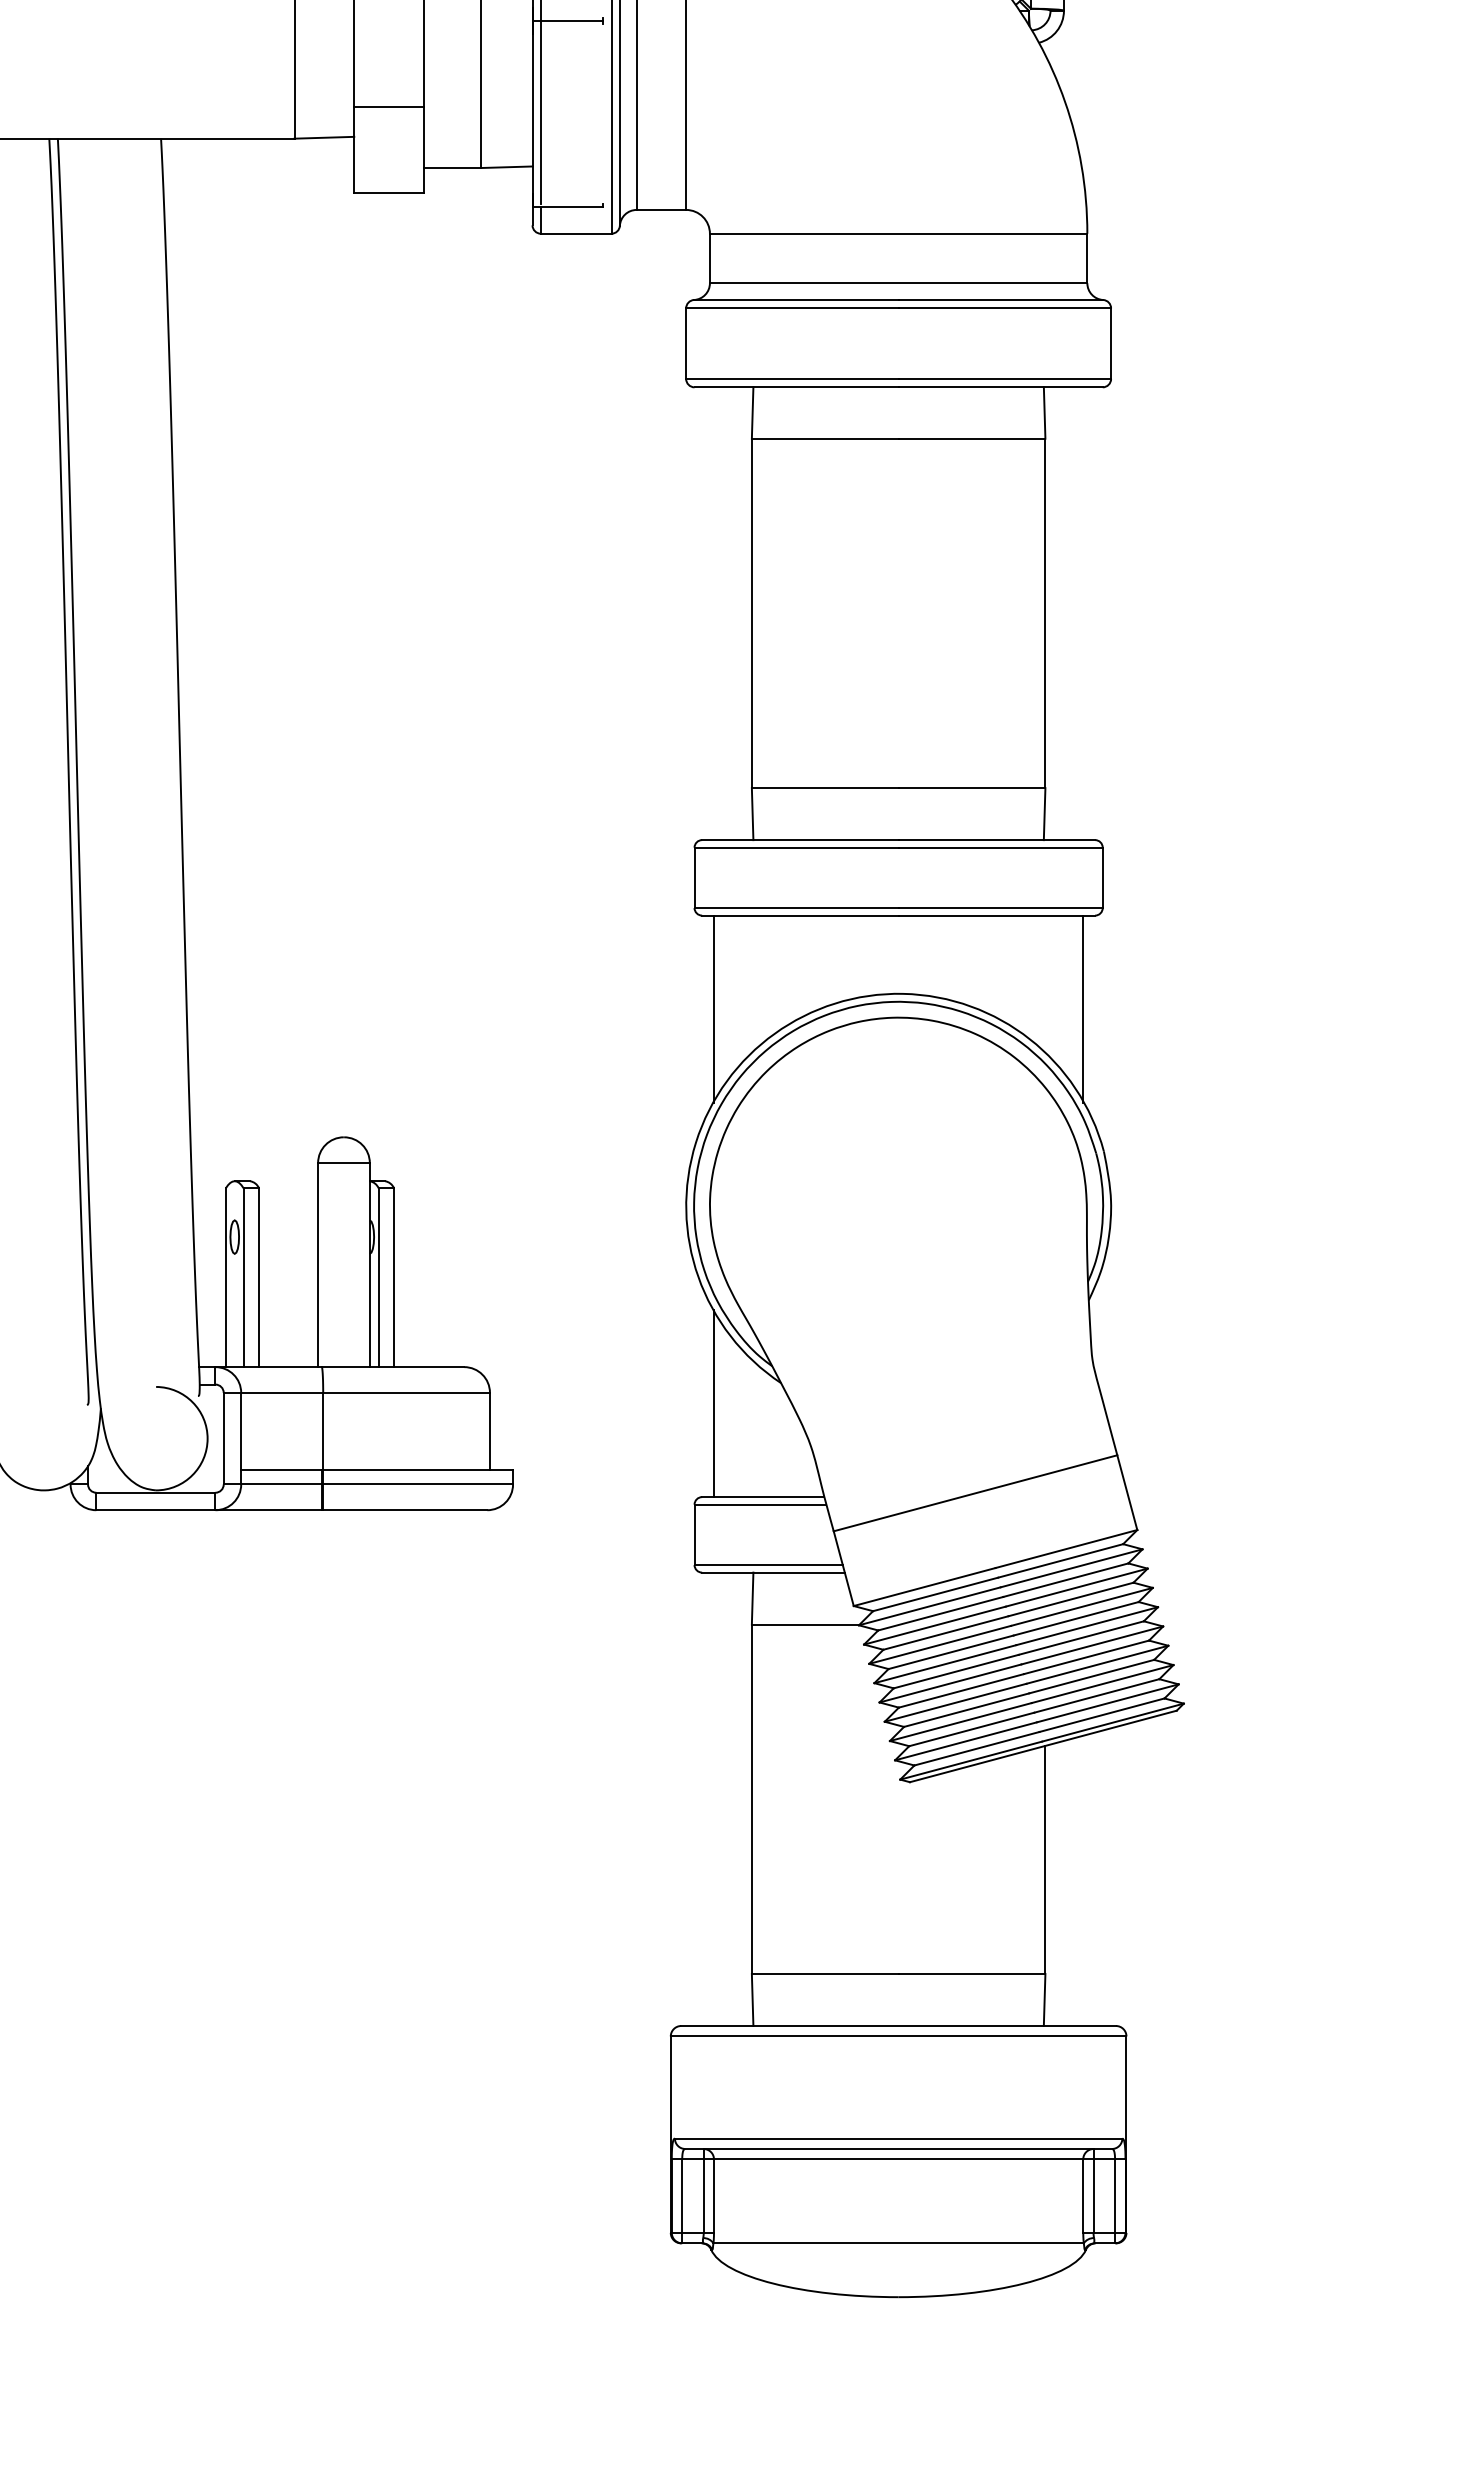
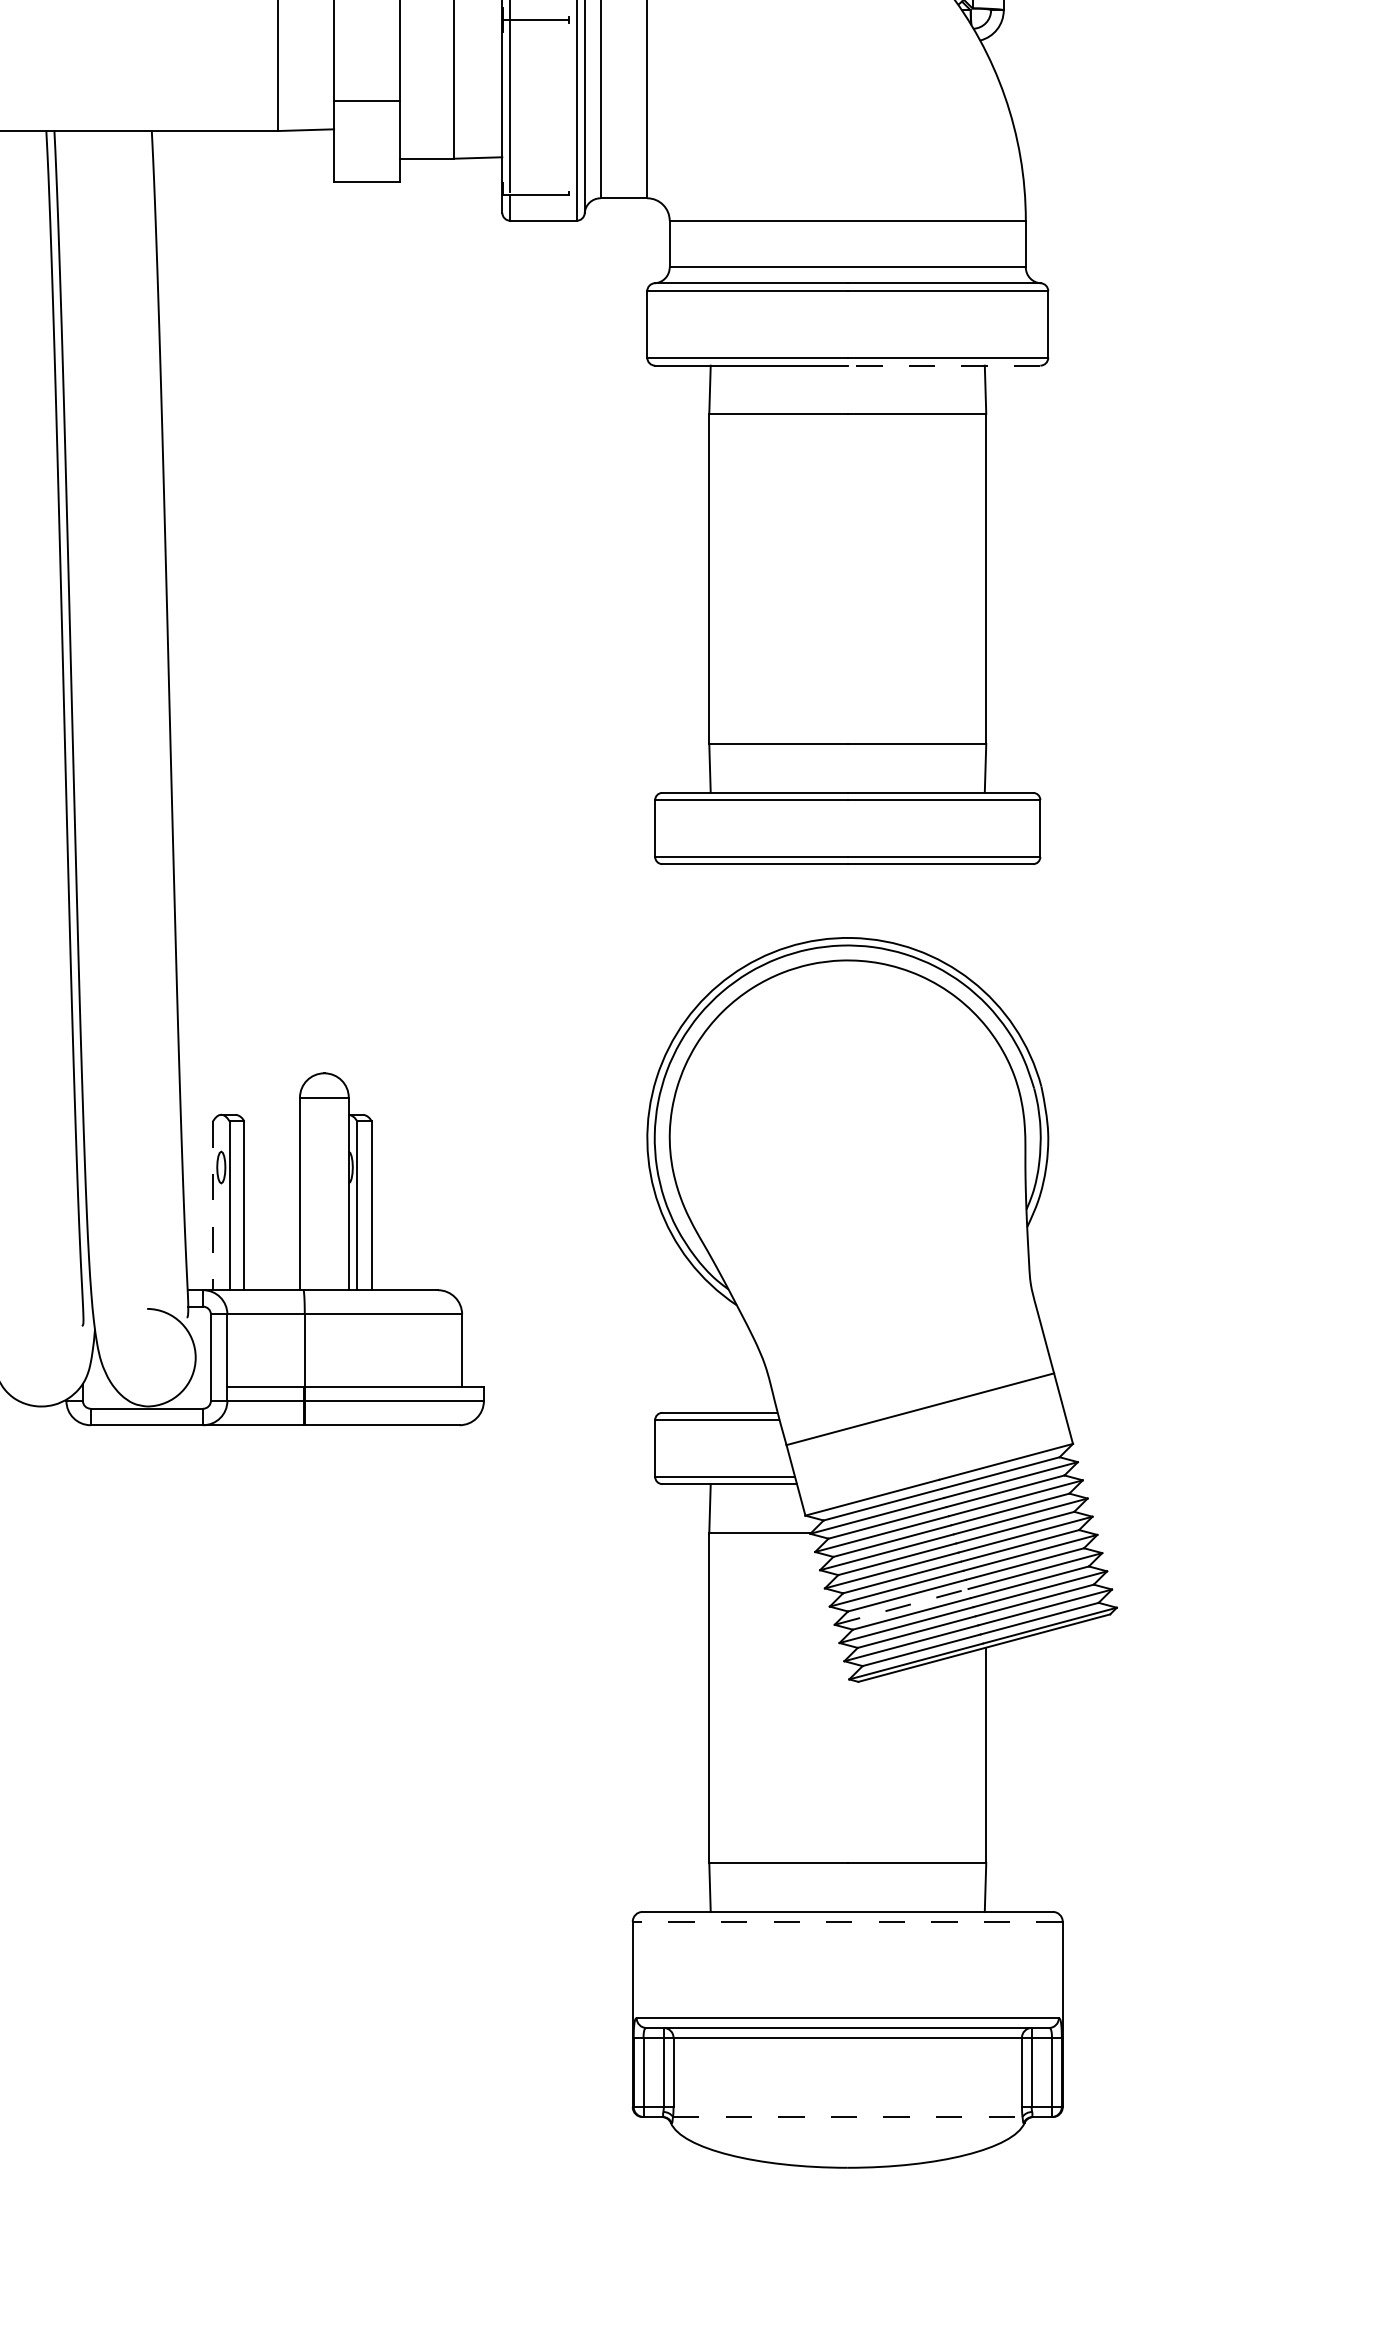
line: (1000, 387) -> (943, 365), solid -> dashed
line: (714, 1008) -> (674, 951), removed
line: (1083, 1009) -> (1022, 952), removed
line: (225, 1278) -> (212, 1206), solid -> dashed
line: (714, 1403) -> (674, 1324), removed
line: (956, 1702) -> (902, 1606), solid -> dashed
line: (898, 2036) -> (847, 1921), solid -> dashed
line: (899, 2243) -> (848, 2117), solid -> dashed

